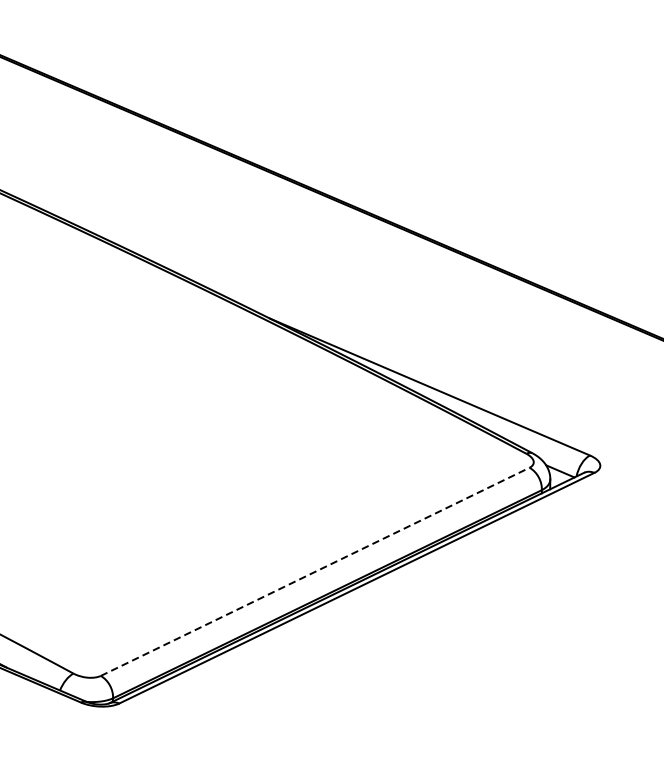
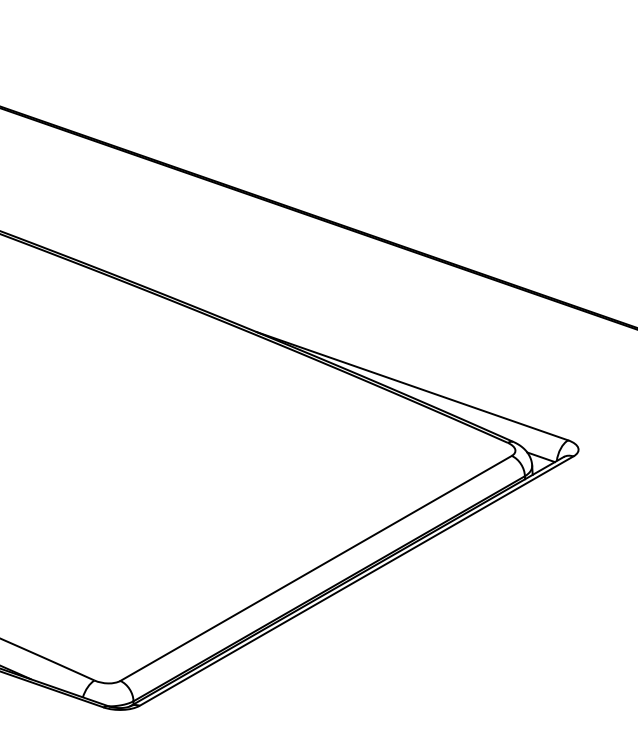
line: (315, 571) -> (316, 568), dashed -> solid

